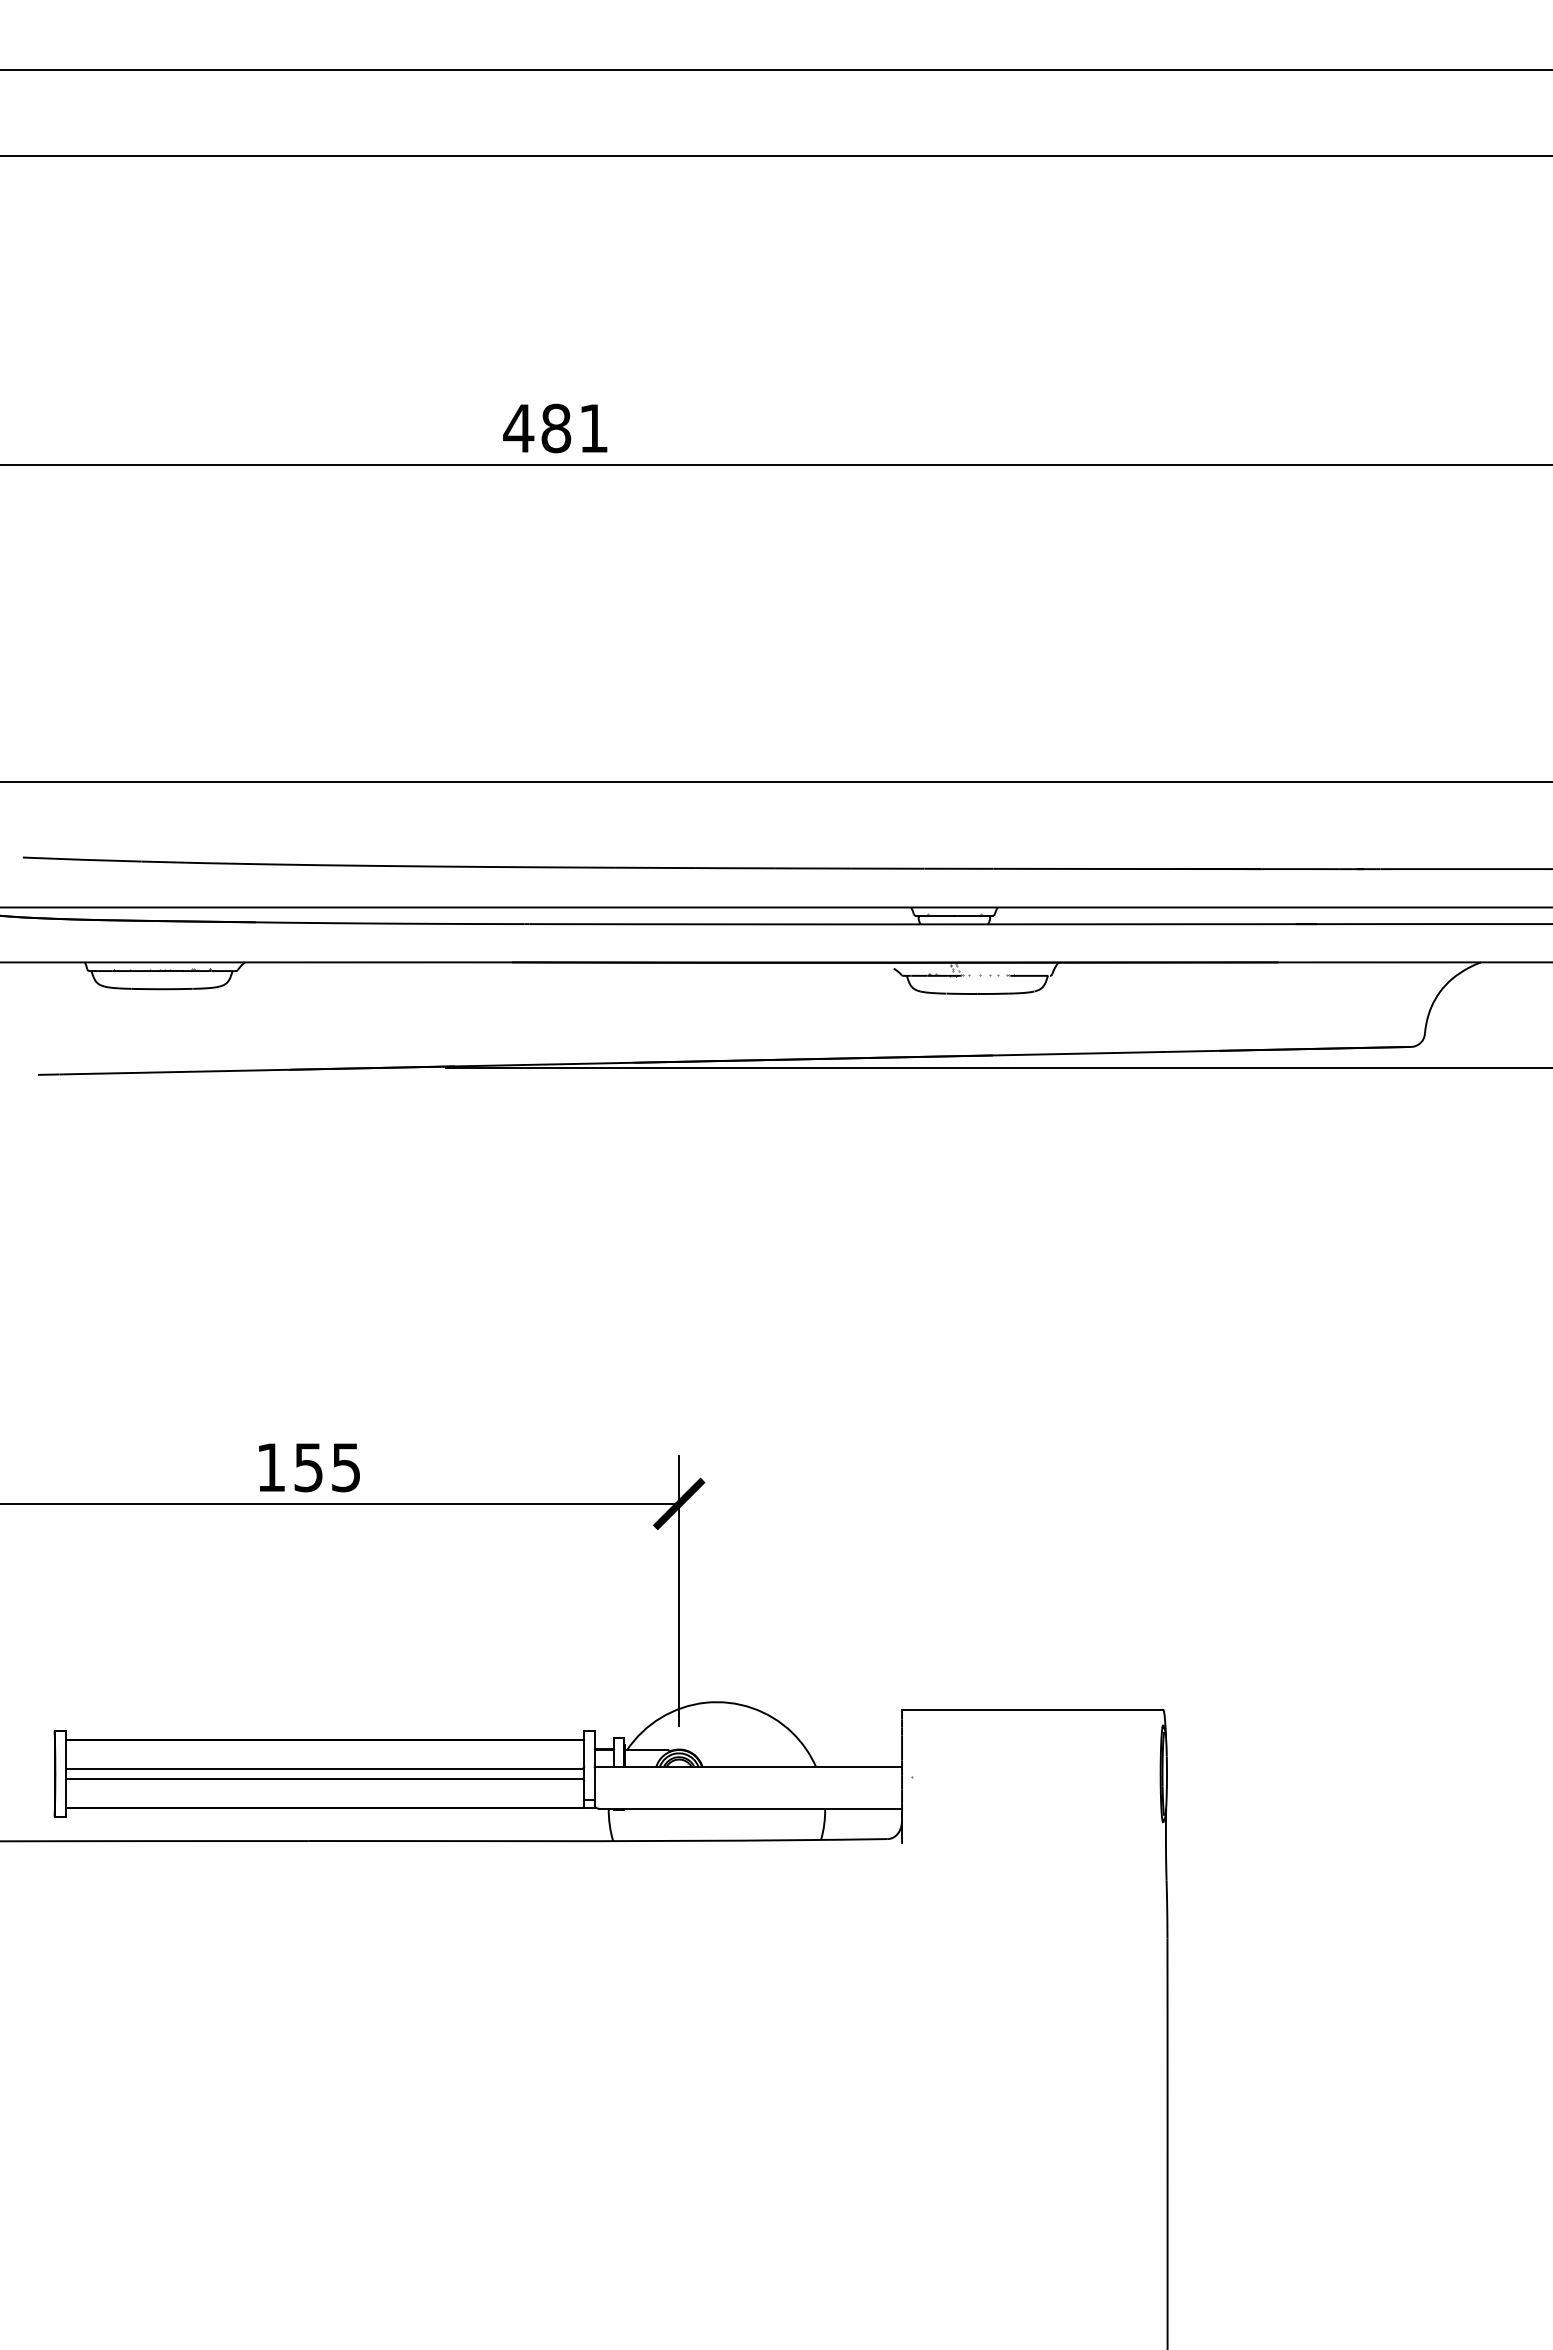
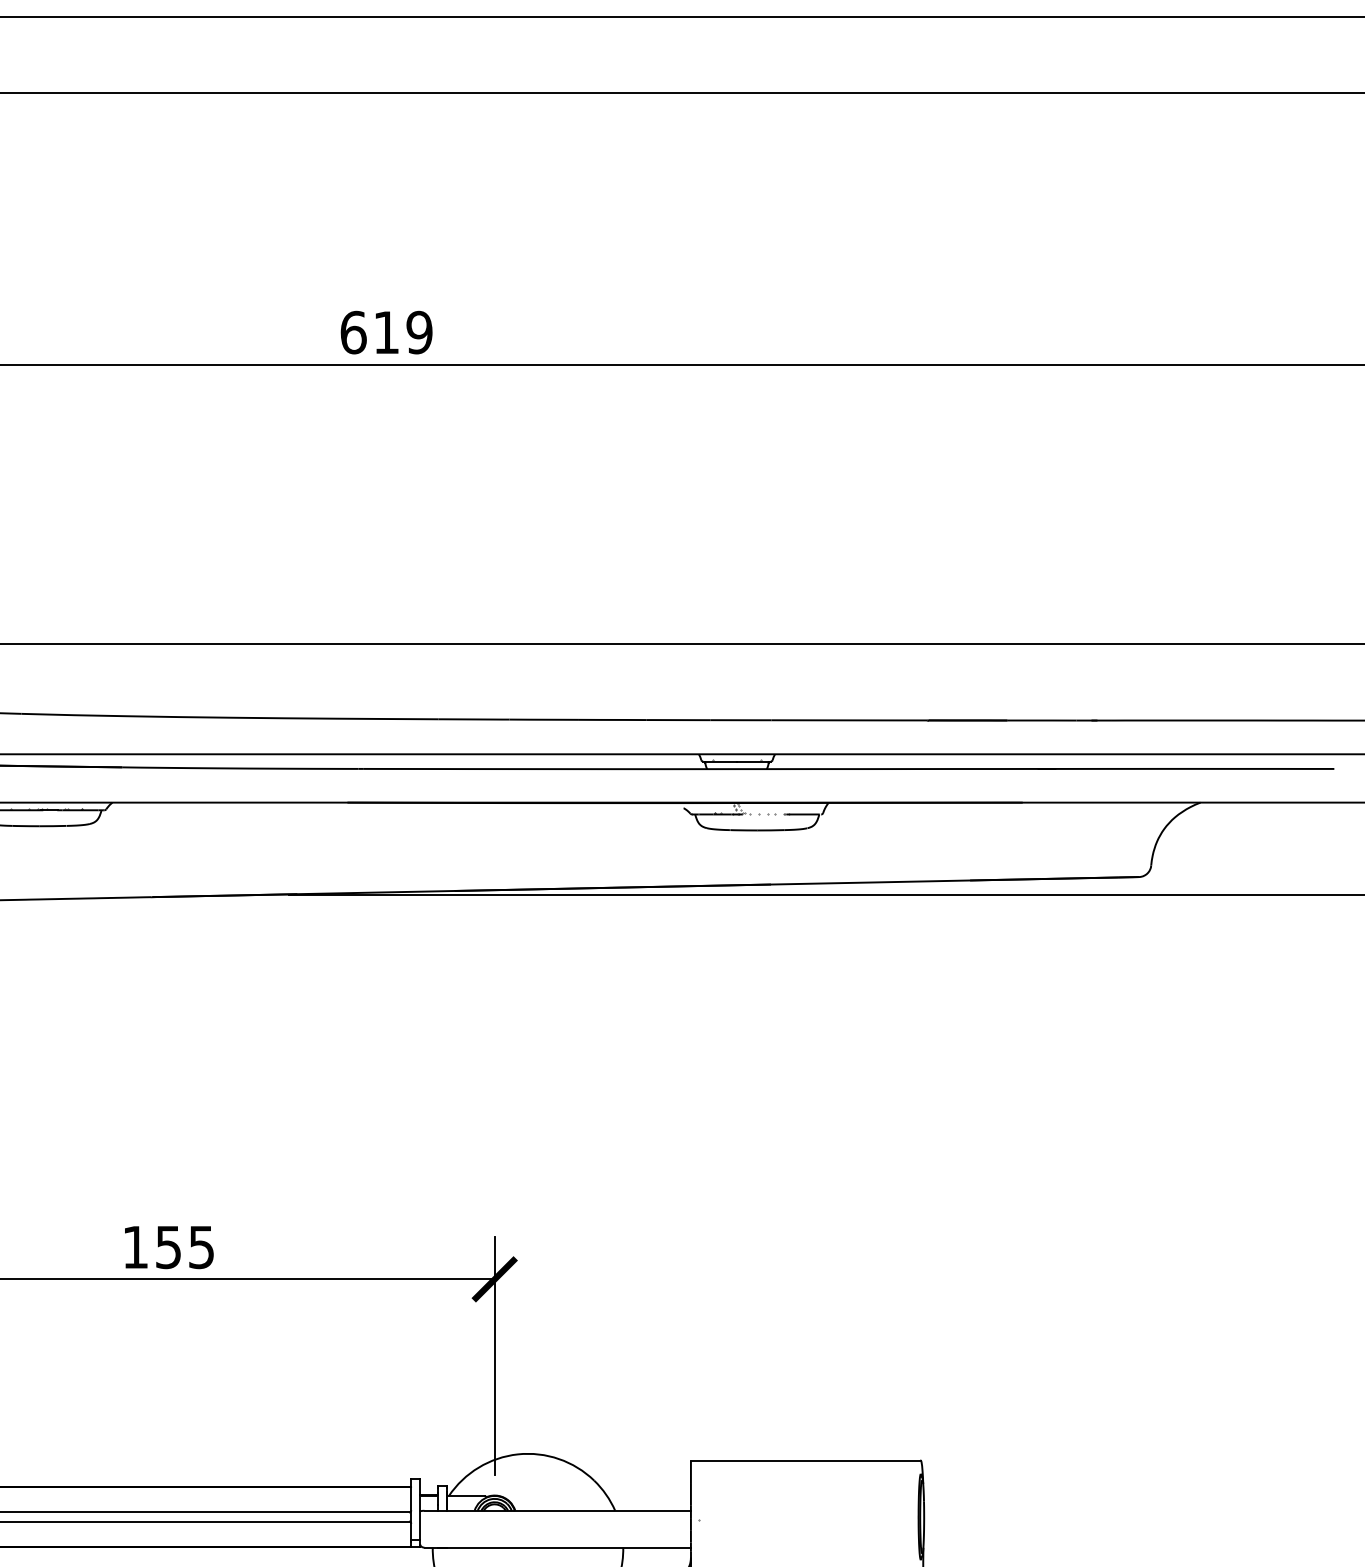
text: (555, 428) -> (385, 332), 481 -> 619

